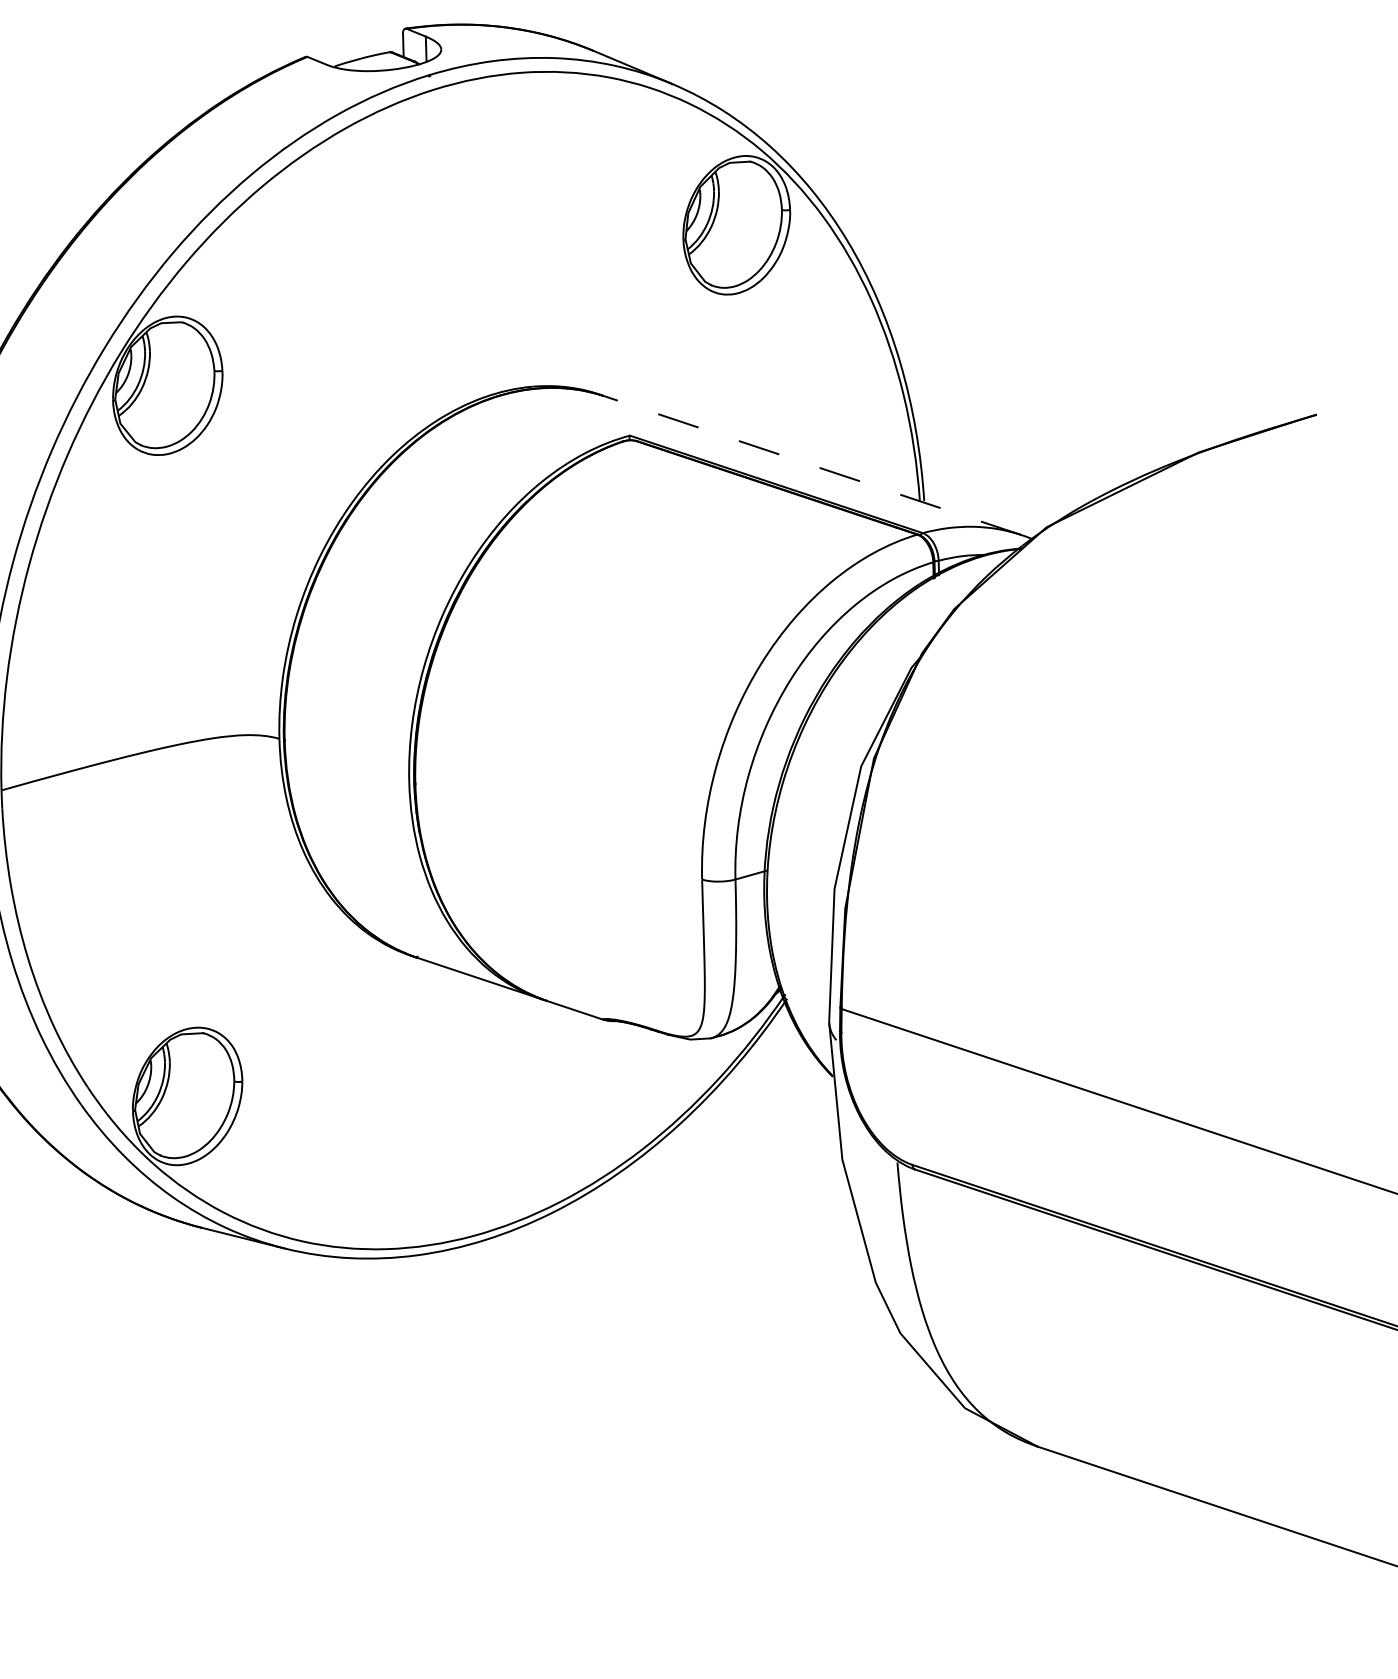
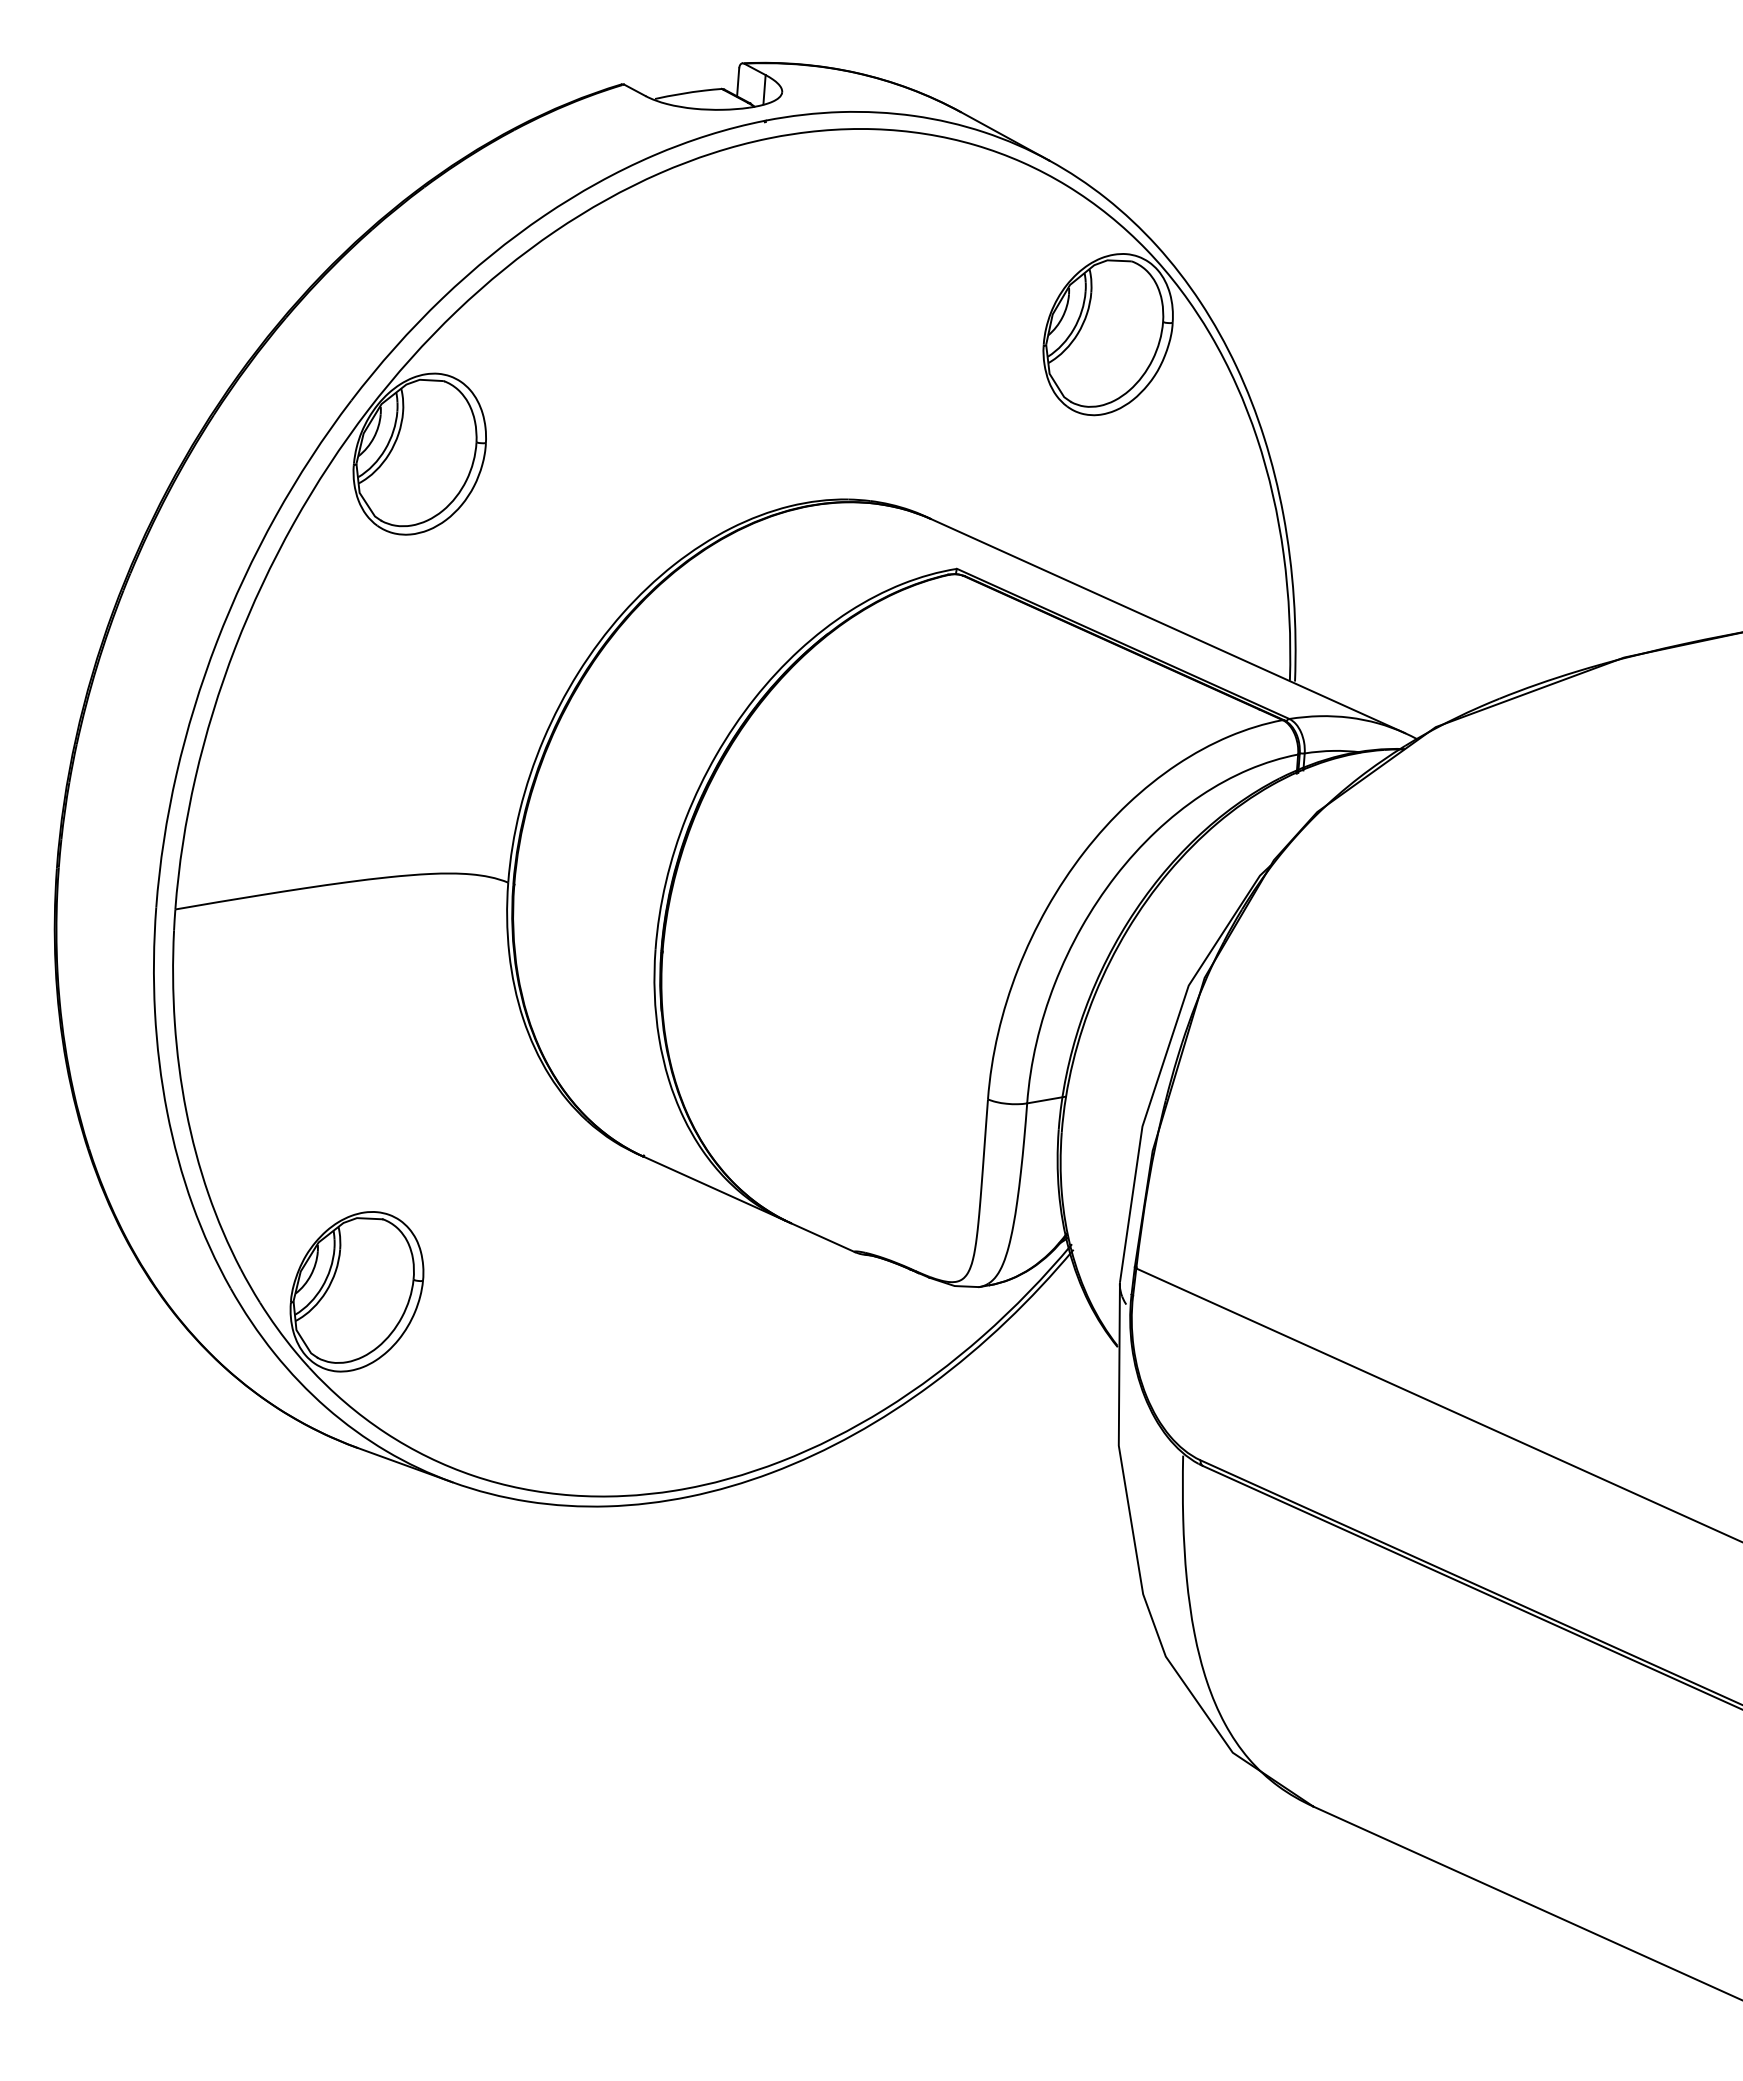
line: (812, 465) -> (1168, 626), dashed -> solid

